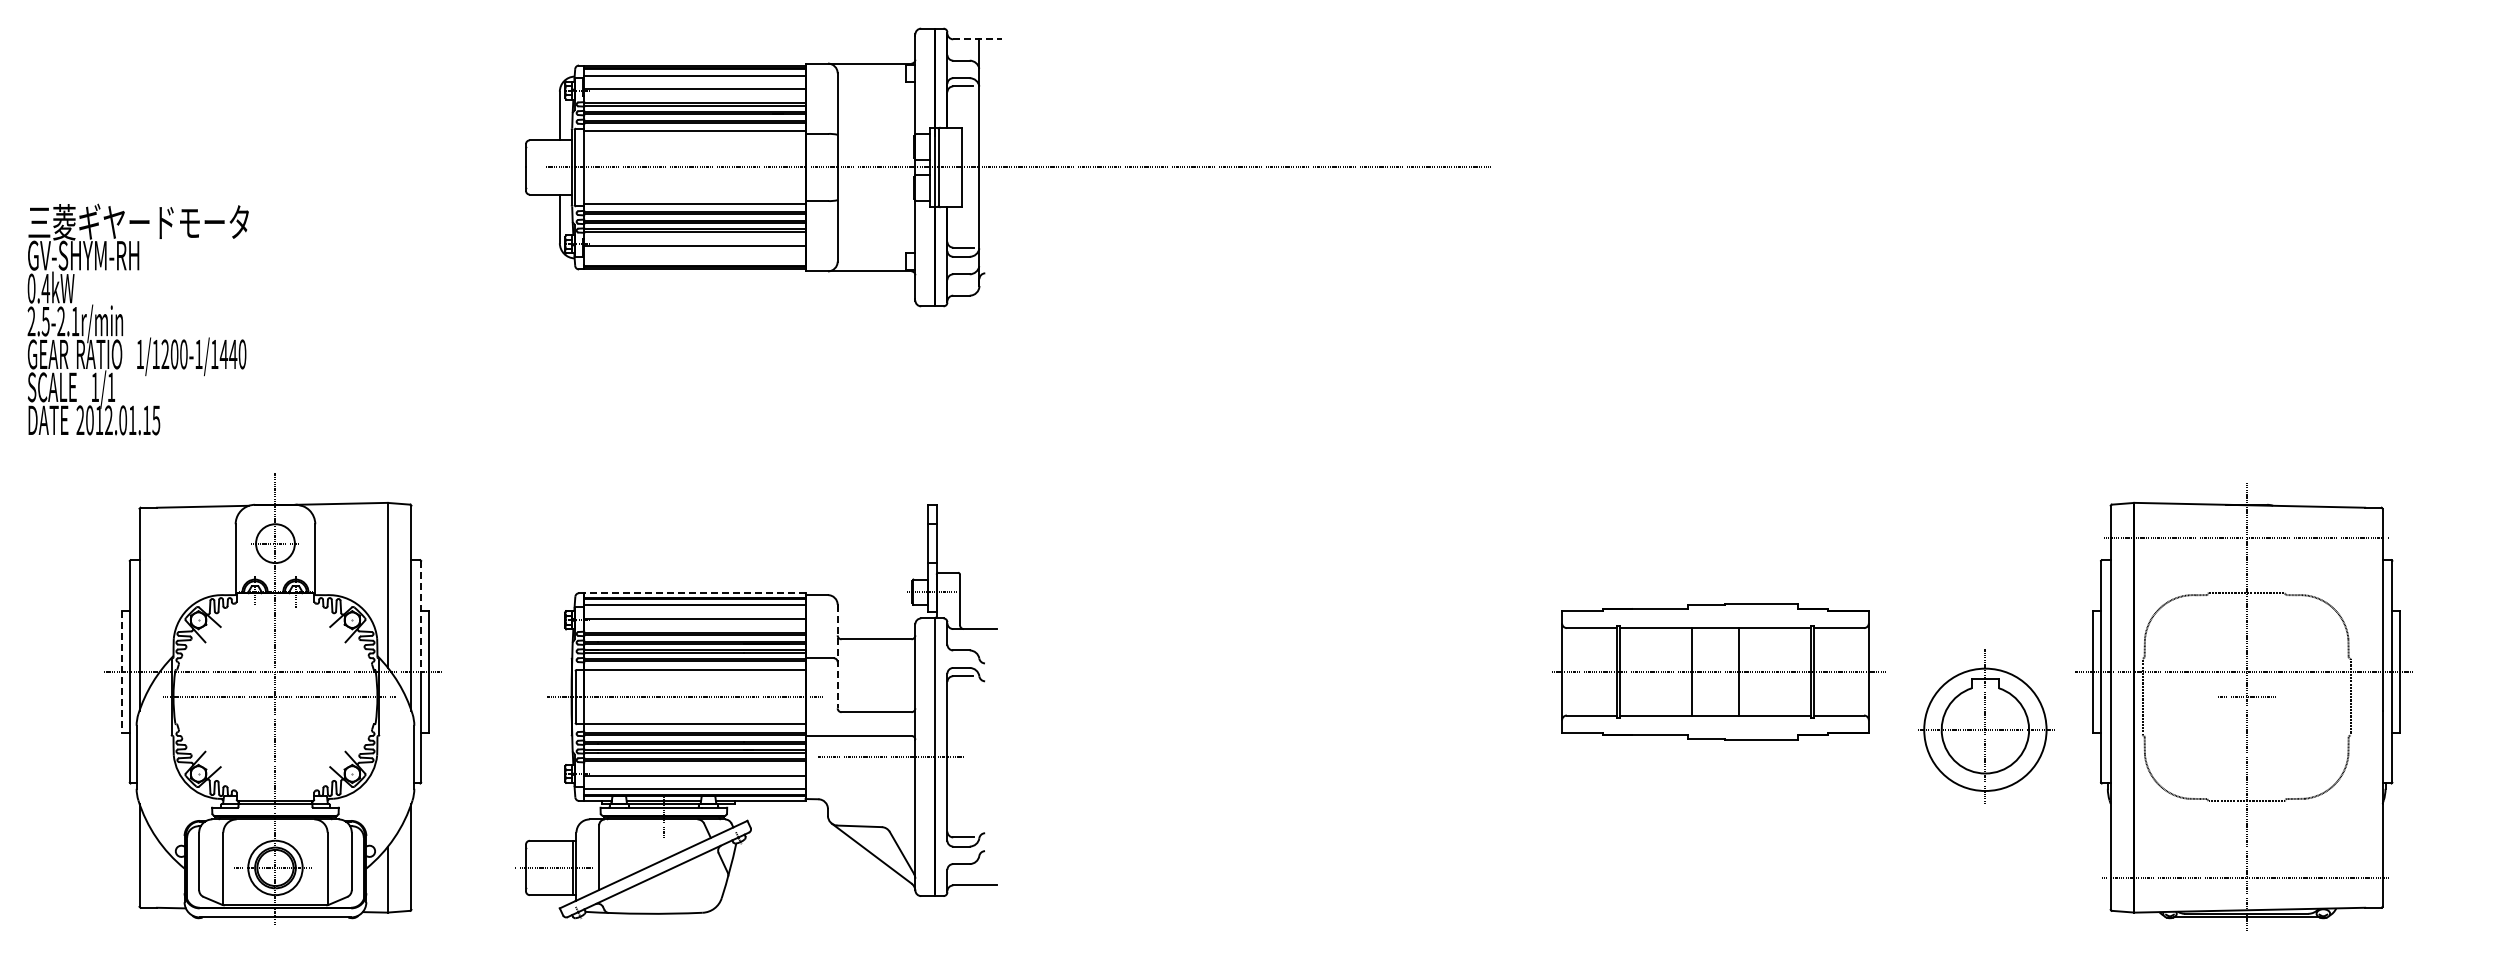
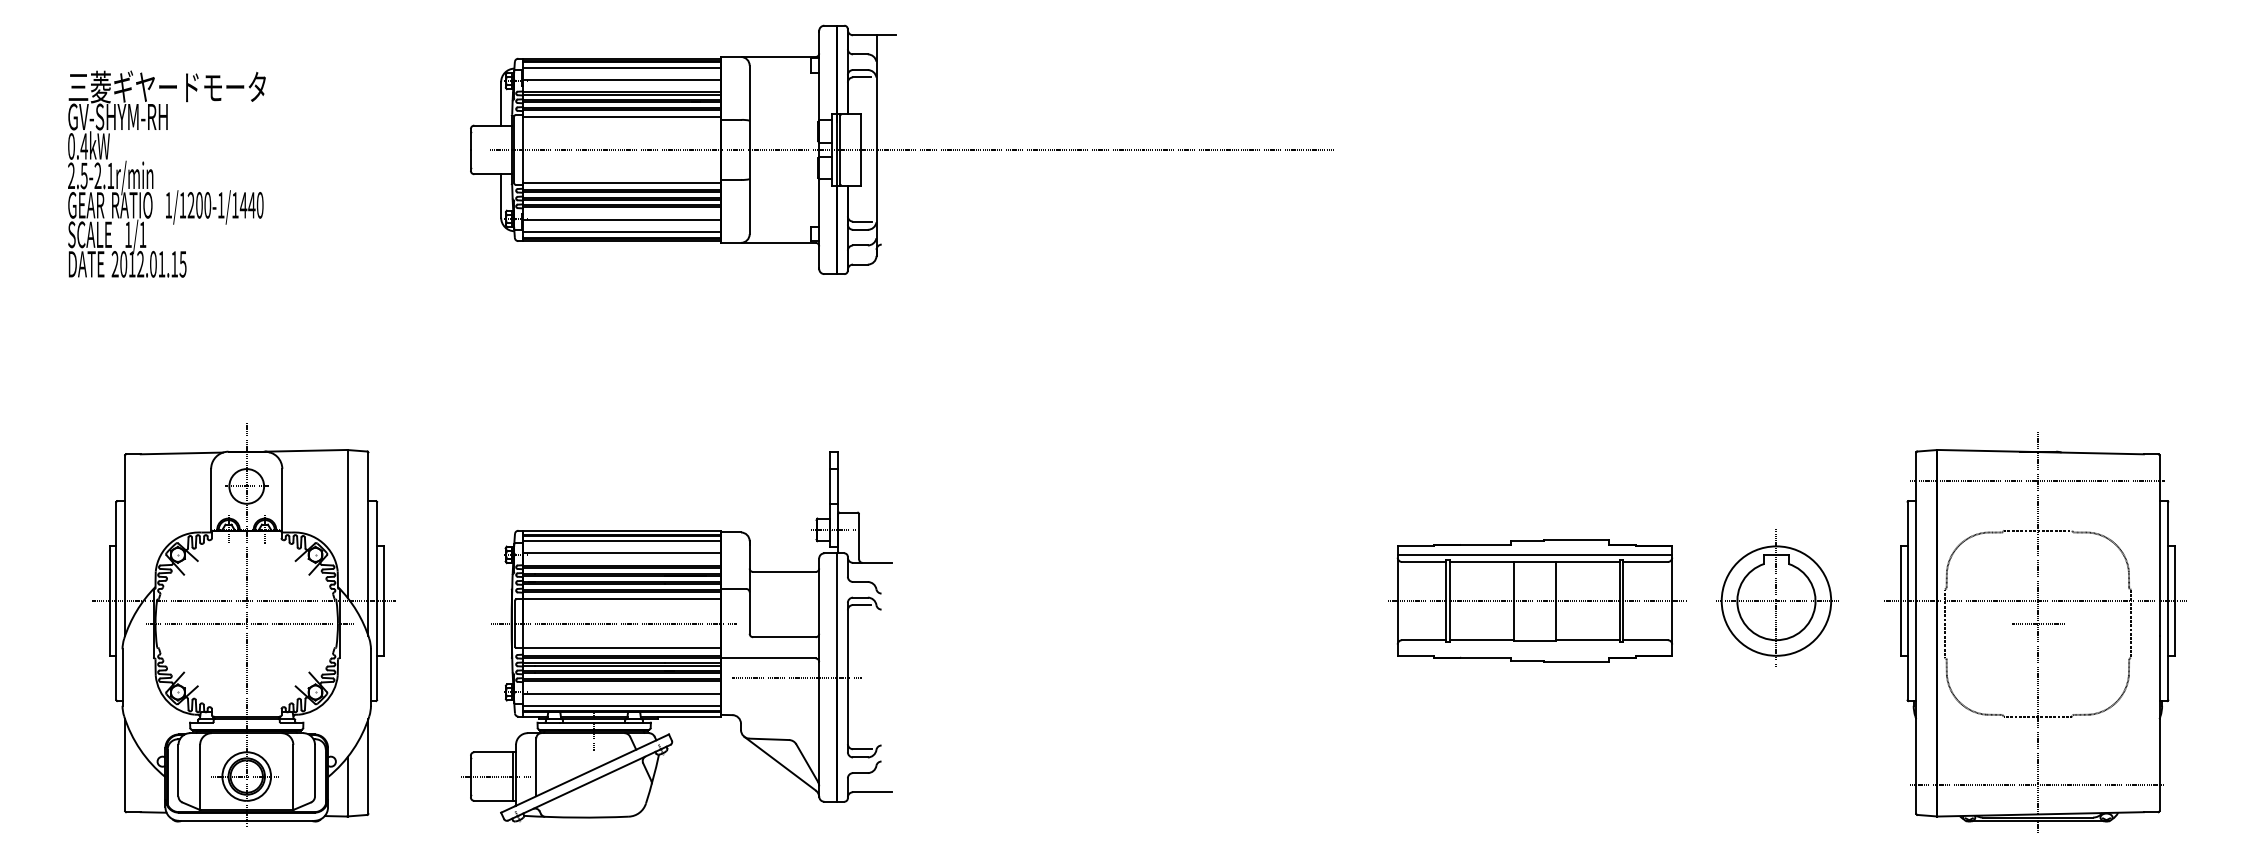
line: (977, 39) -> (874, 35), dashed -> solid
line: (694, 259) -> (621, 232), added
text: (137, 319) -> (166, 174), moved
line: (694, 593) -> (621, 531), dashed -> solid
line: (421, 616) -> (377, 551), dashed -> solid
line: (1715, 620) -> (1534, 555), added
line: (837, 656) -> (749, 587), dashed -> solid
line: (122, 672) -> (109, 601), dashed -> solid
part: (2243, 706) -> (2035, 632), moved
part: (1986, 726) -> (1777, 598), moved

